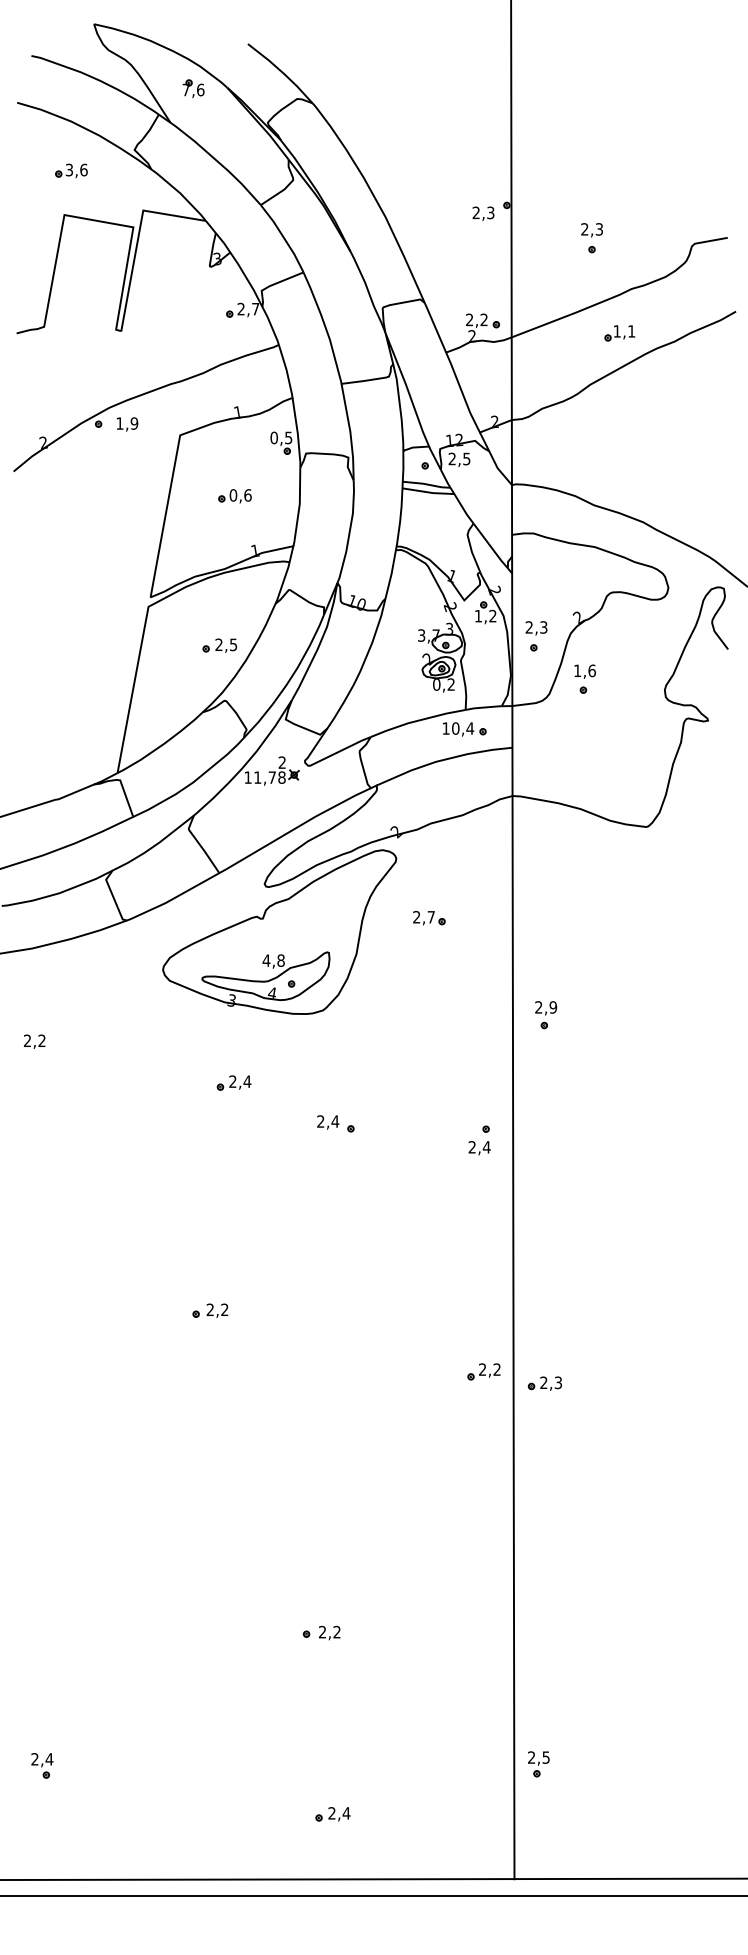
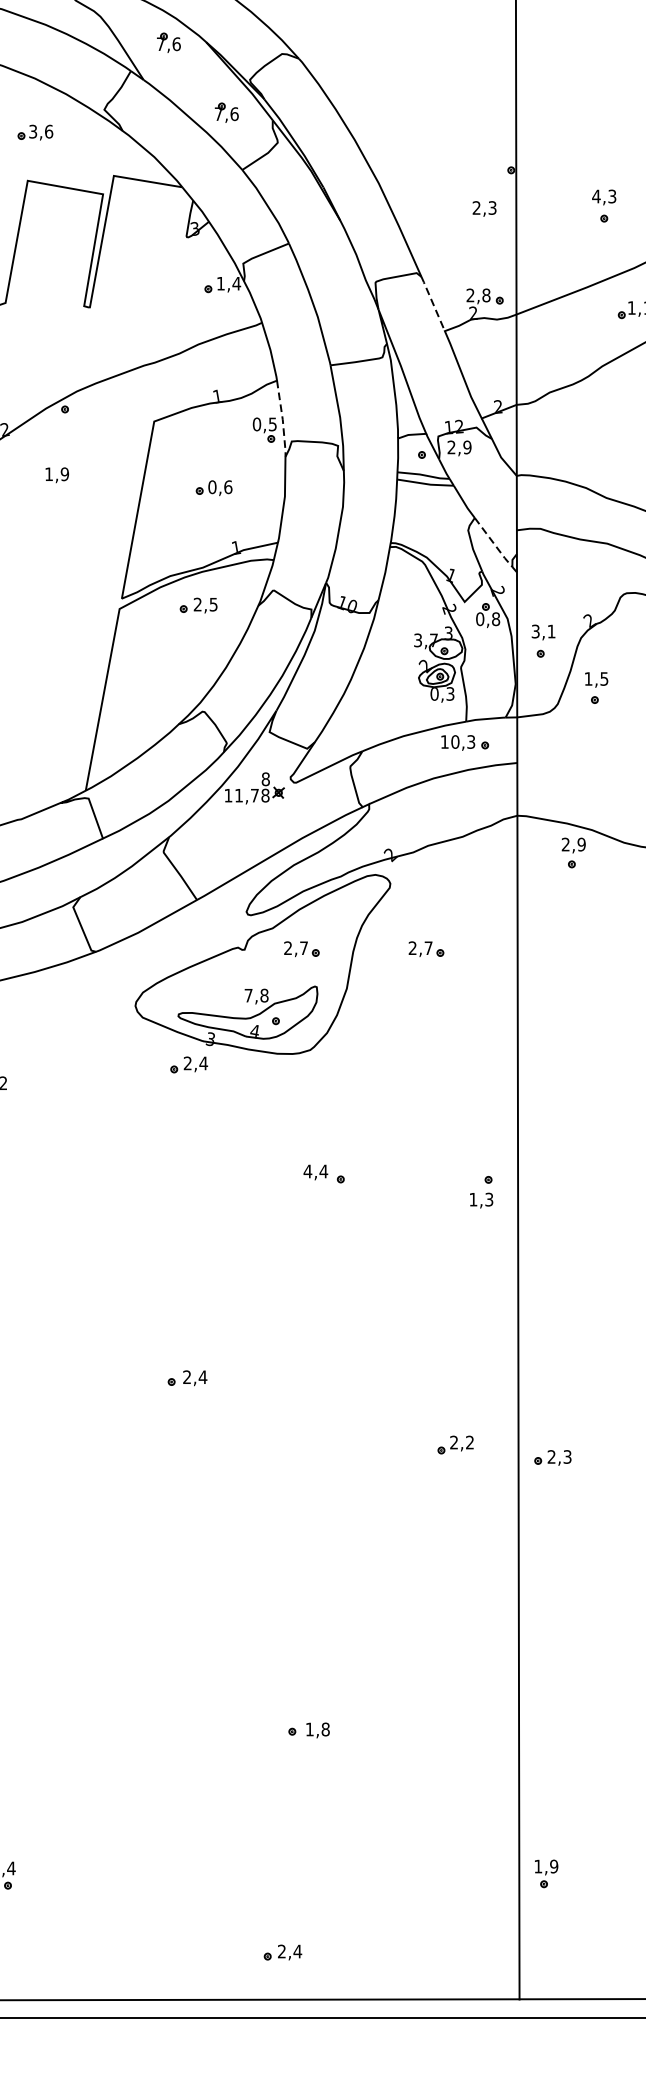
part: (246, 152) -> (226, 112), added
text: (483, 213) -> (484, 208), moved
text: (584, 229) -> (596, 196), 2,3 -> 4,3
text: (248, 308) -> (228, 282), 2,7 -> 1,4
text: (483, 319) -> (485, 294), 2,2 -> 2,8
line: (435, 327) -> (433, 303), solid -> dashed
text: (127, 424) -> (57, 475), moved
line: (297, 433) -> (282, 419), solid -> dashed
text: (466, 458) -> (467, 446), 2,5 -> 2,9
line: (490, 546) -> (493, 543), solid -> dashed
text: (485, 615) -> (487, 618), 1,2 -> 0,8
text: (536, 627) -> (543, 631), 2,3 -> 3,1
part: (219, 645) -> (198, 605), moved
text: (591, 670) -> (603, 678), 1,6 -> 1,5
text: (450, 684) -> (449, 693), 0,2 -> 0,3
text: (470, 728) -> (471, 741), 10,4 -> 10,3
text: (282, 762) -> (266, 779), 2 -> 8
part: (315, 918) -> (302, 949), added
text: (266, 960) -> (248, 995), 4,8 -> 7,8
part: (546, 1015) -> (574, 853), moved
part: (233, 1082) -> (188, 1064), moved
text: (320, 1121) -> (307, 1171), 2,4 -> 4,4
text: (479, 1147) -> (481, 1199), 2,4 -> 1,3
text: (224, 1309) -> (202, 1376), 2,2 -> 2,4
part: (483, 1371) -> (455, 1444), moved
text: (329, 1631) -> (317, 1728), 2,2 -> 1,8
text: (538, 1757) -> (545, 1866), 2,5 -> 1,9
part: (332, 1814) -> (282, 1952), moved

